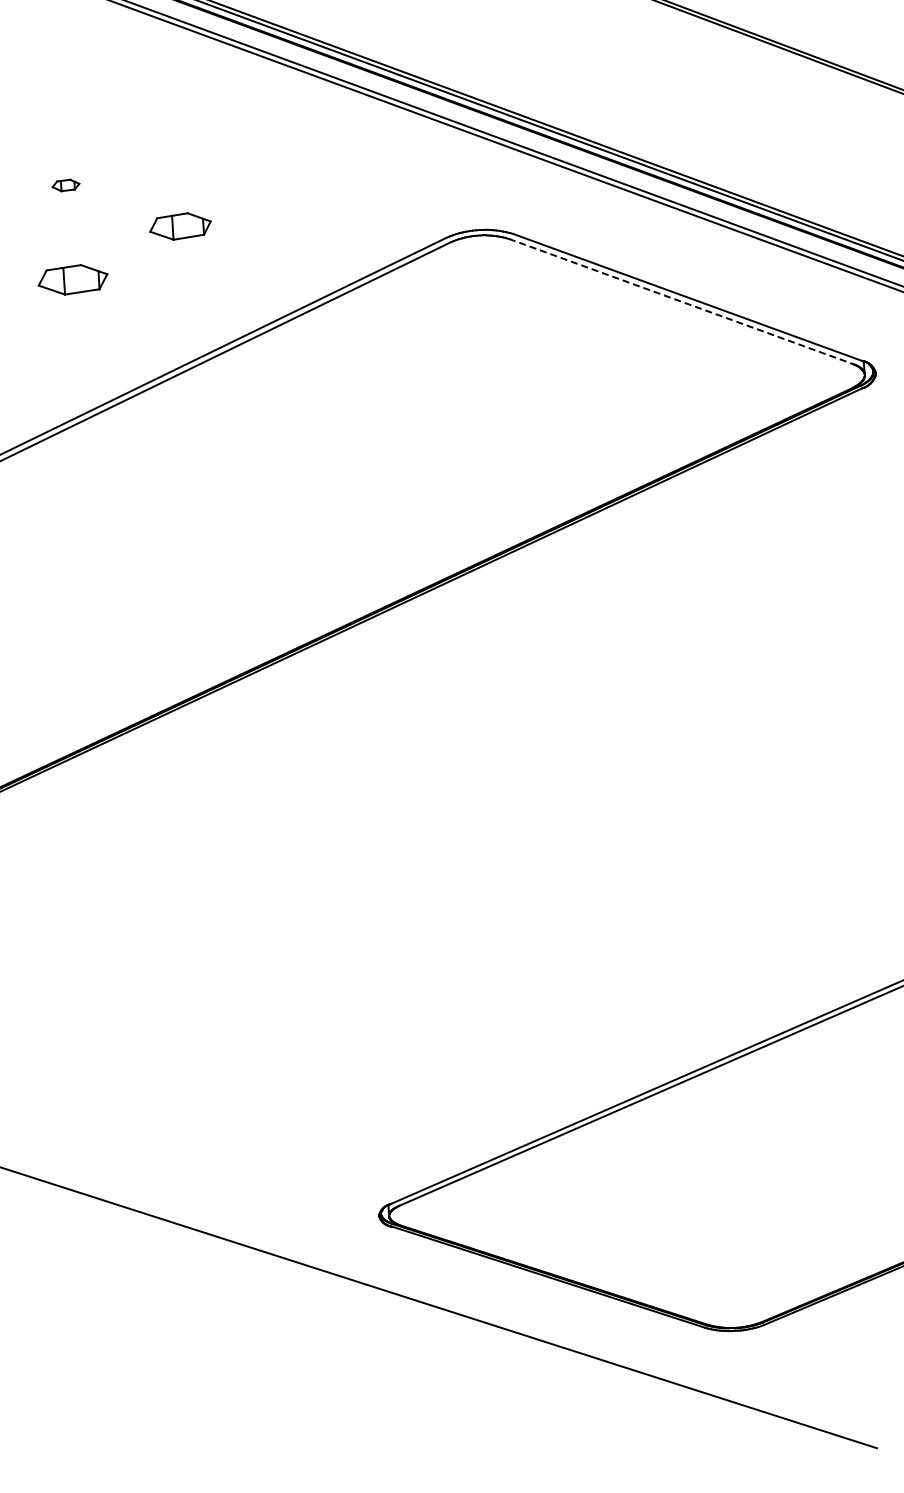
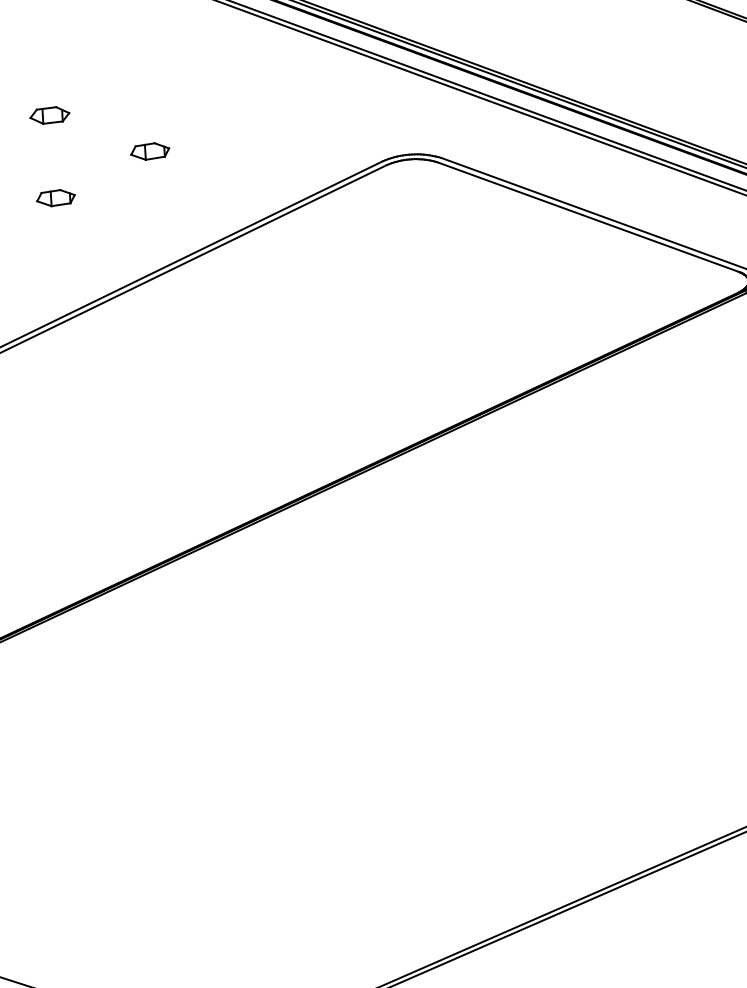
part: (65, 185) -> (49, 115), size x1.67
part: (180, 226) -> (150, 151), size x0.71
part: (72, 279) -> (55, 197), size x0.62
line: (681, 301) -> (588, 217), dashed -> solid

